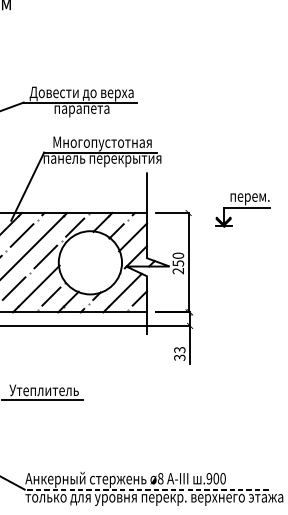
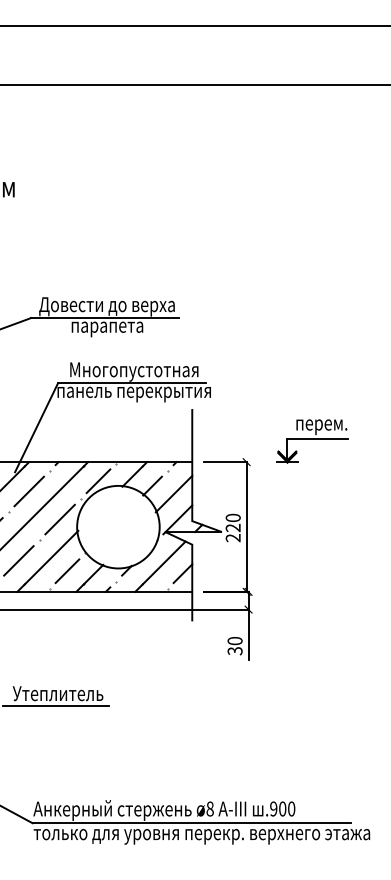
part: (242, 210) -> (312, 441), moved
text: (177, 263) -> (232, 527), 250 -> 220
text: (179, 350) -> (234, 641), 33 -> 30
line: (146, 489) -> (191, 823), dashed -> solid

